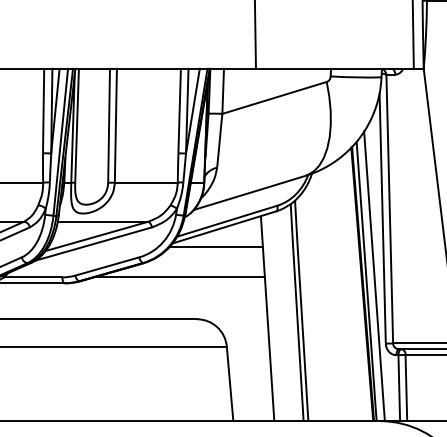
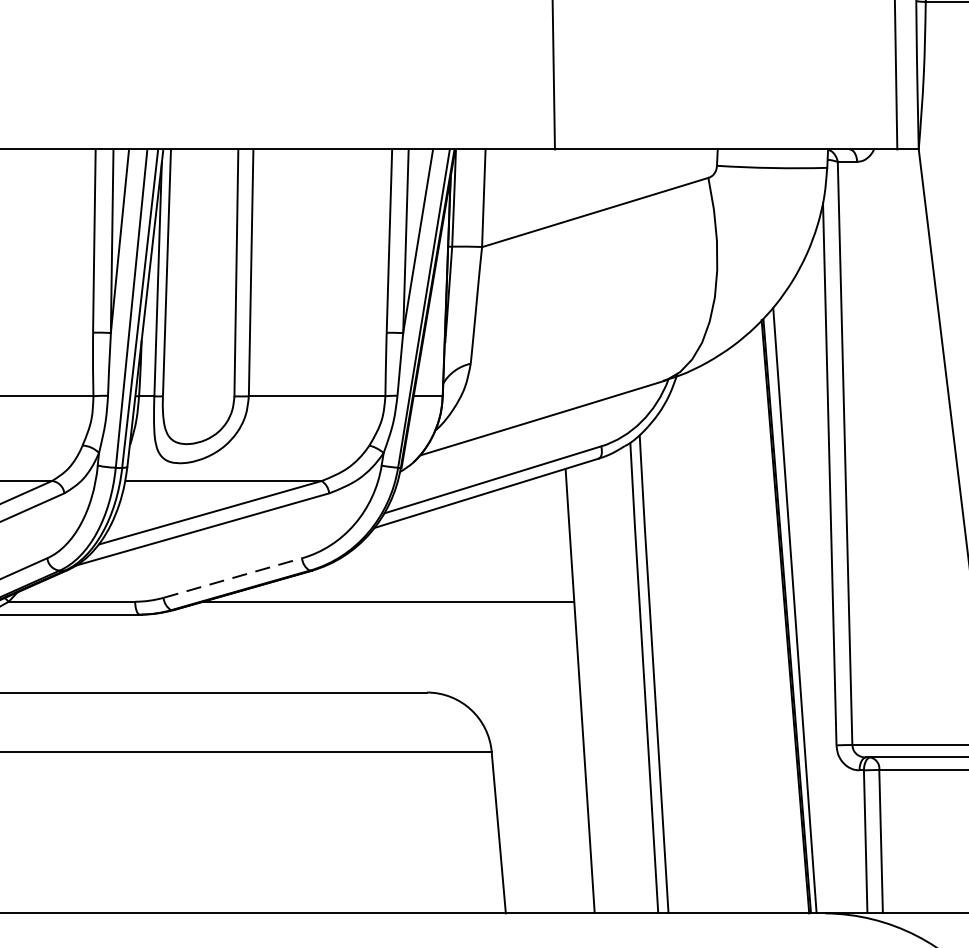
line: (216, 246) -> (469, 534), removed
line: (107, 266) -> (232, 578), solid -> dashed
line: (374, 276) -> (811, 599), removed

